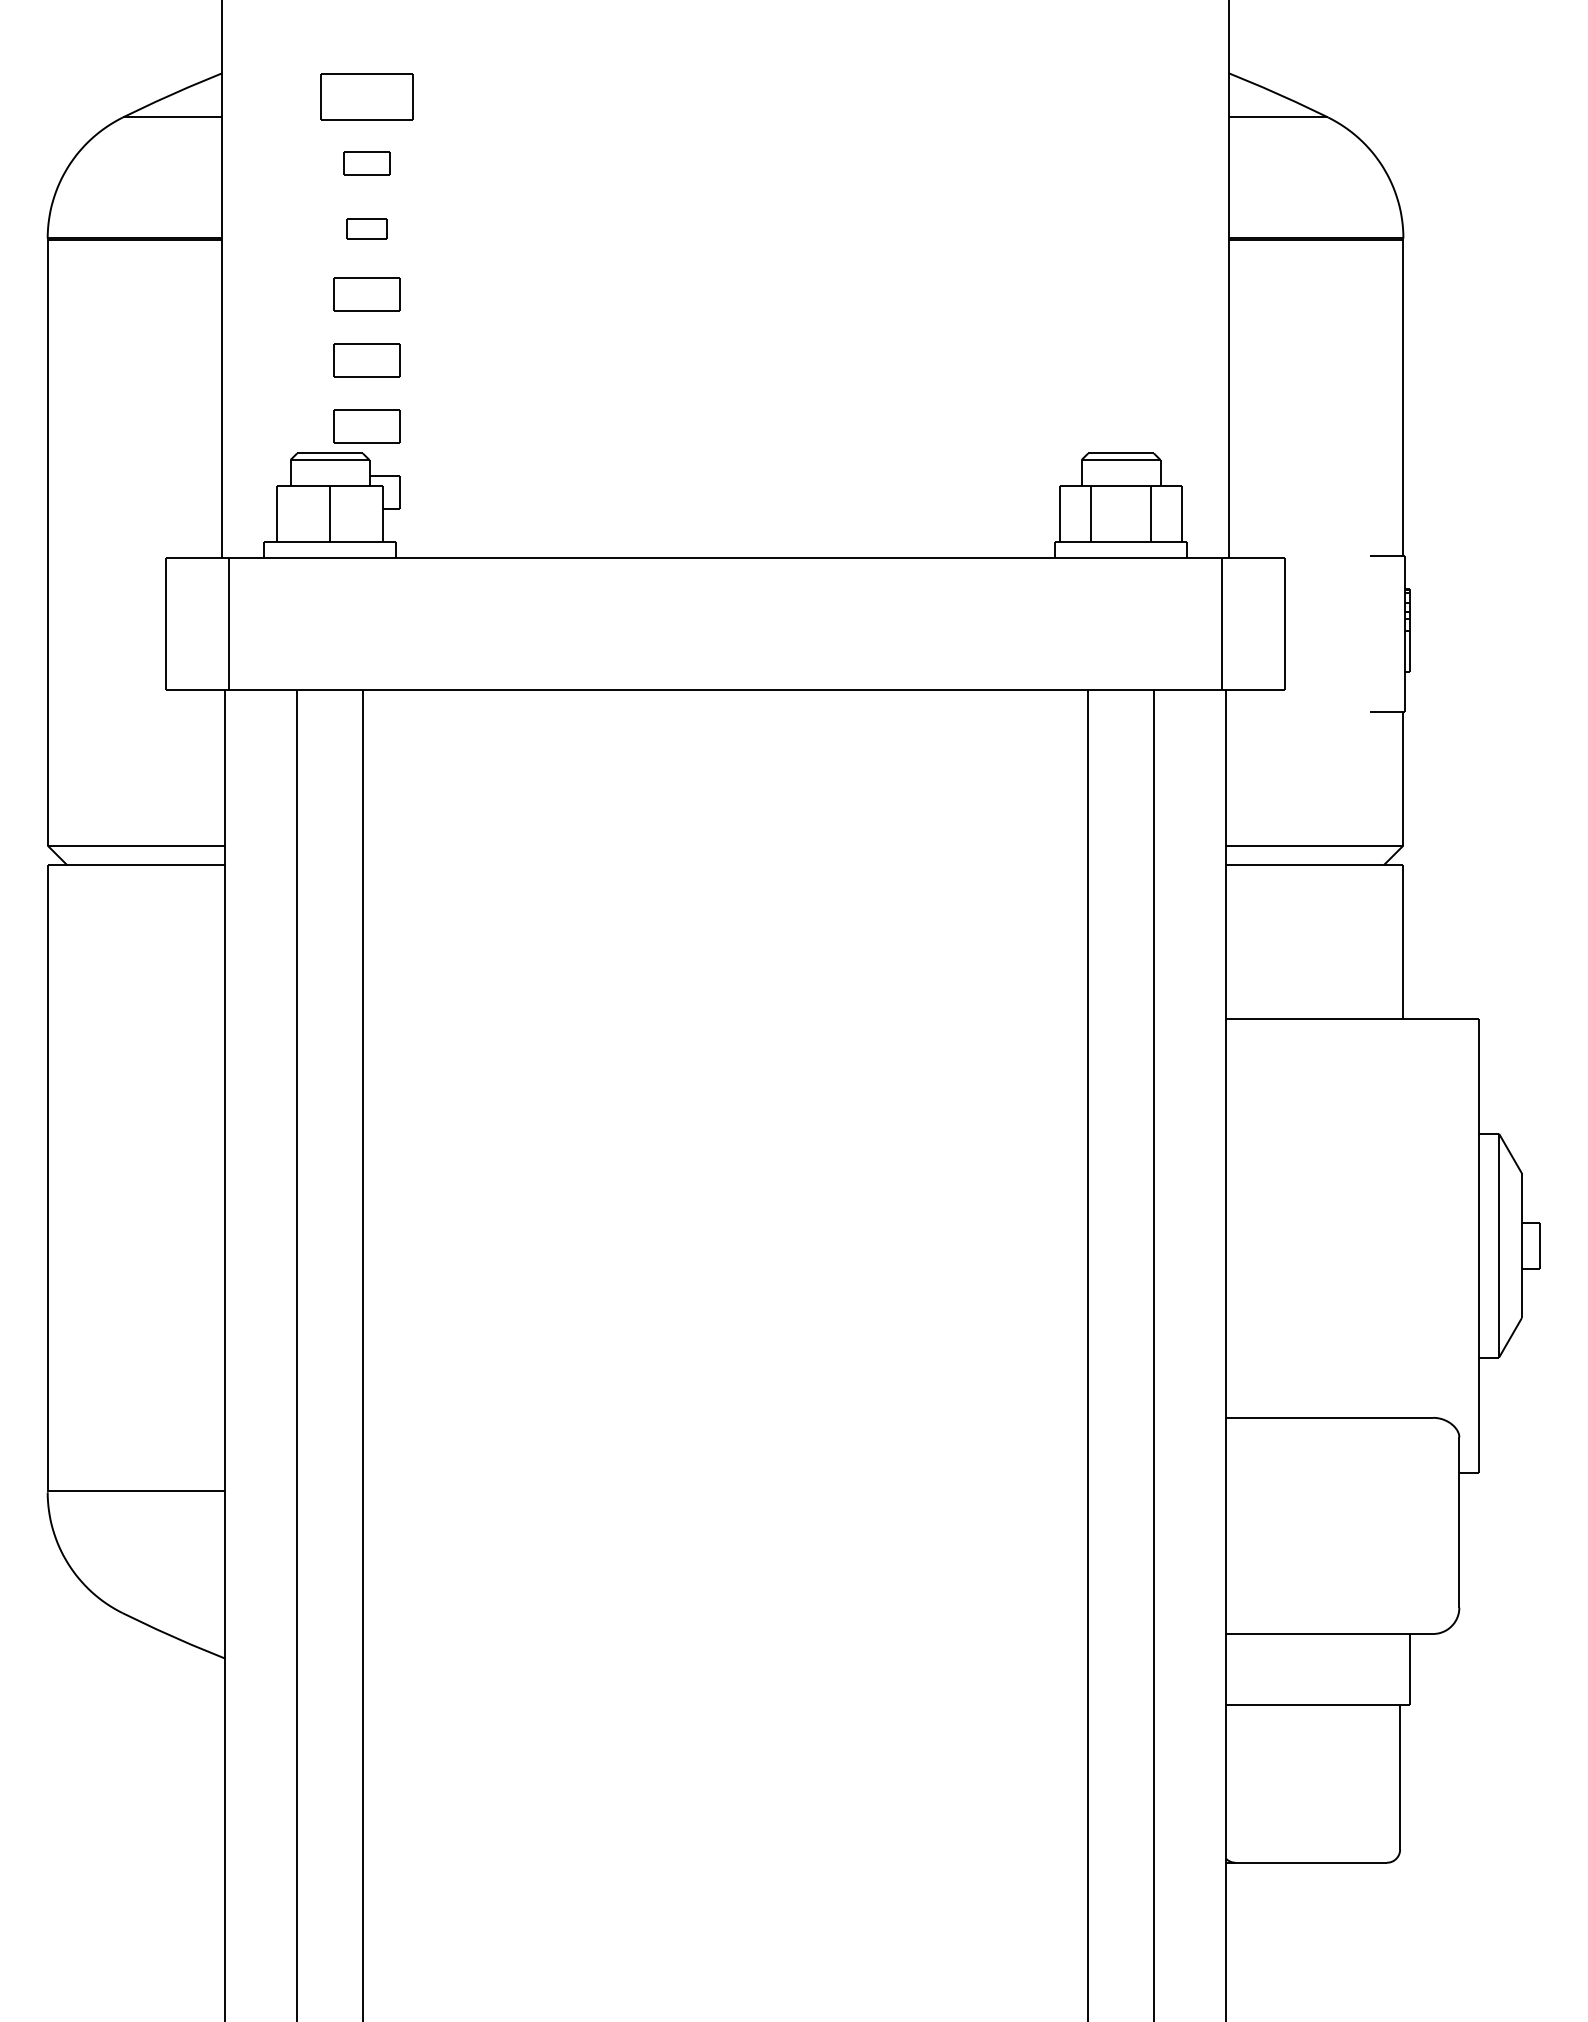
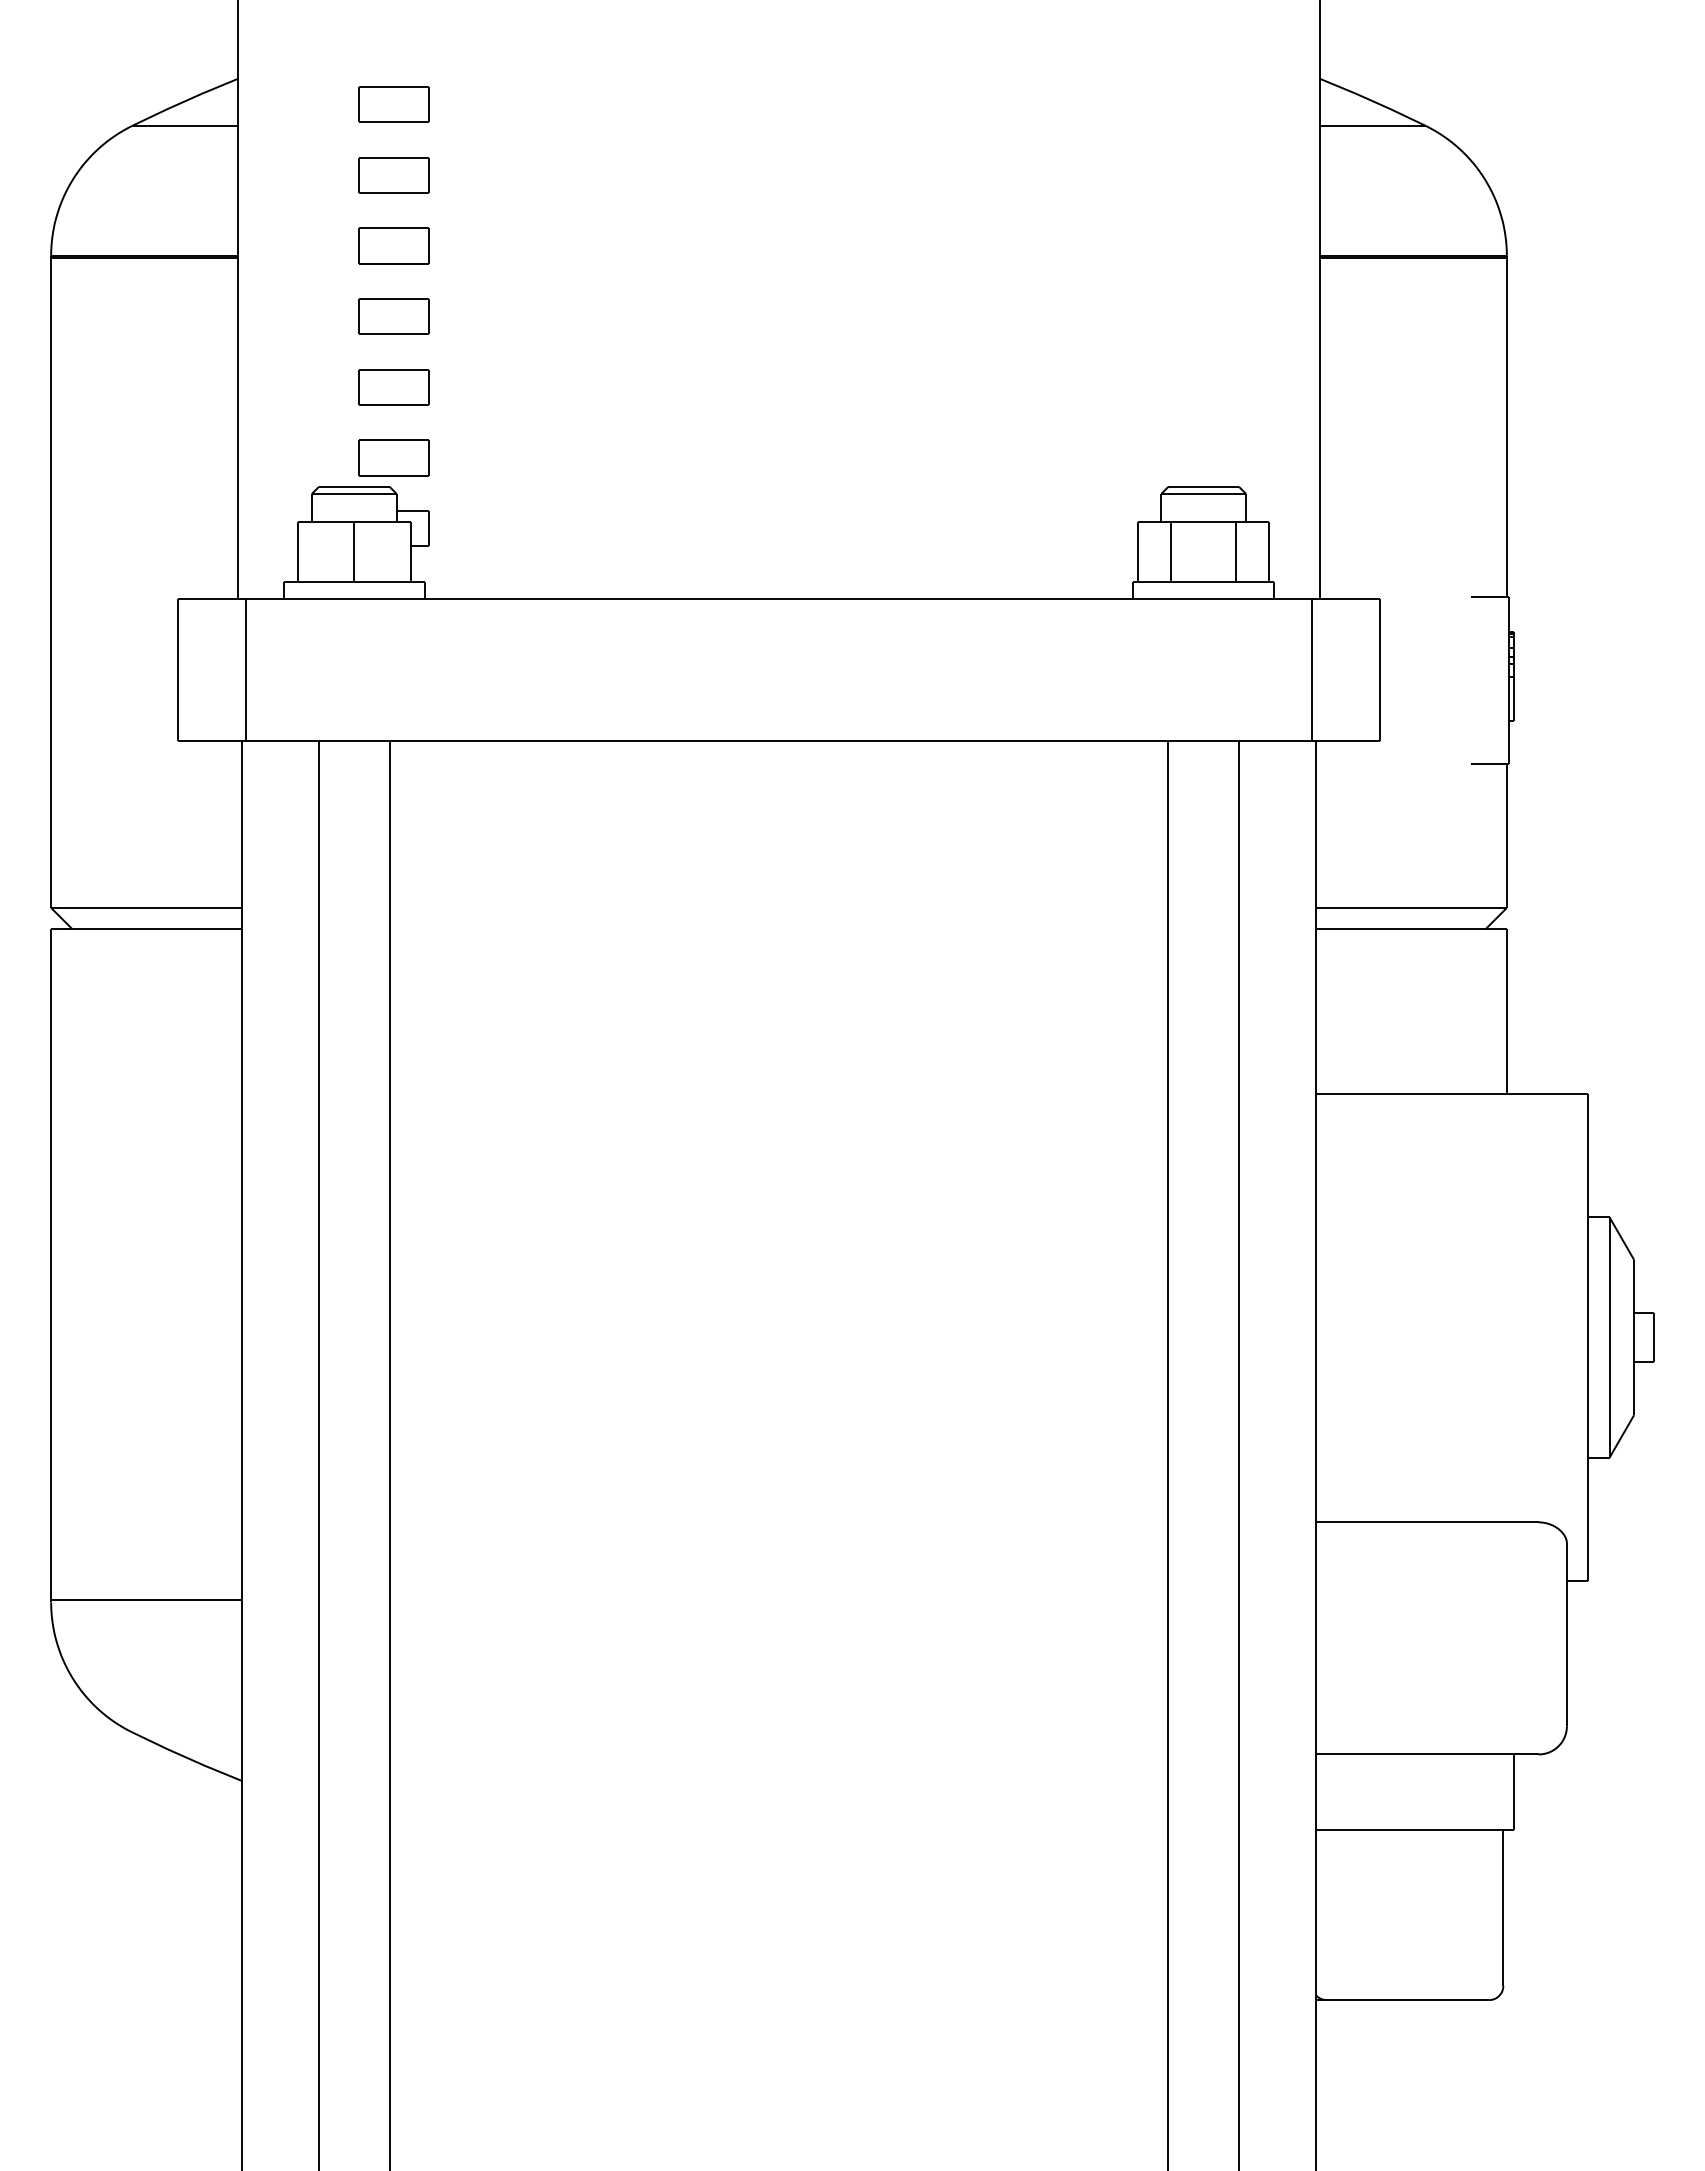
part: (366, 97) -> (393, 104), size x0.71
part: (366, 163) -> (393, 175), size x1.43
part: (366, 228) -> (393, 245), size x1.67

